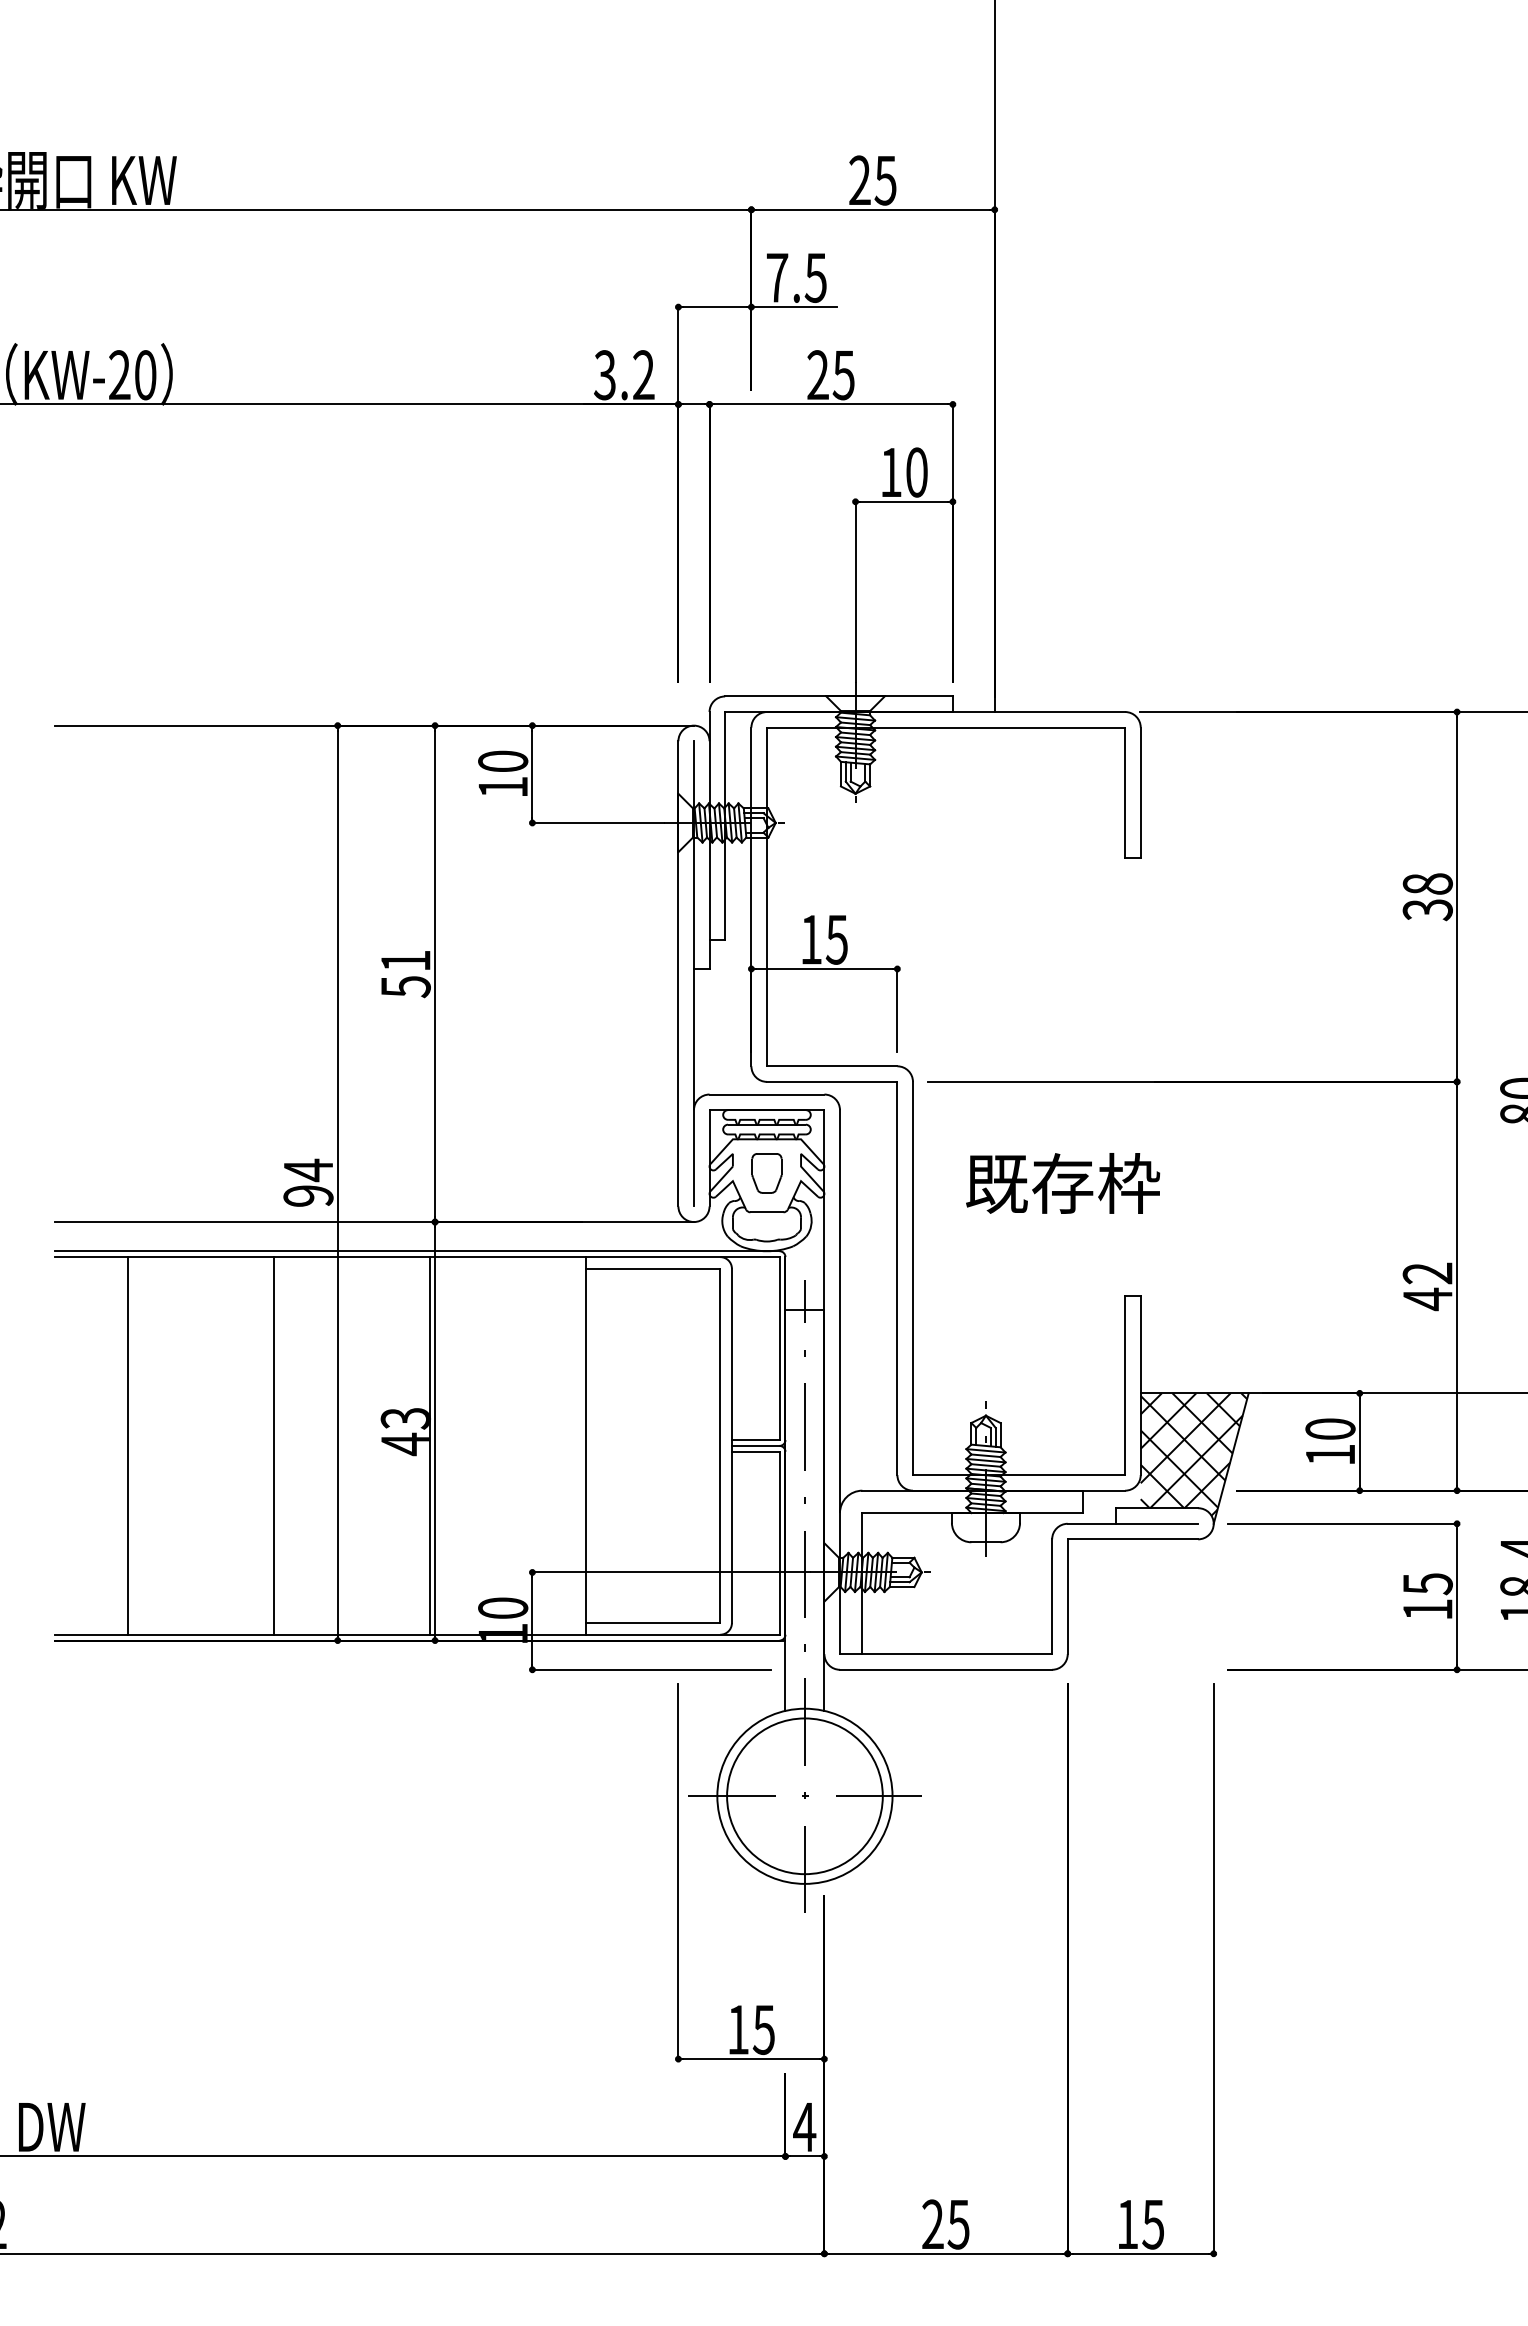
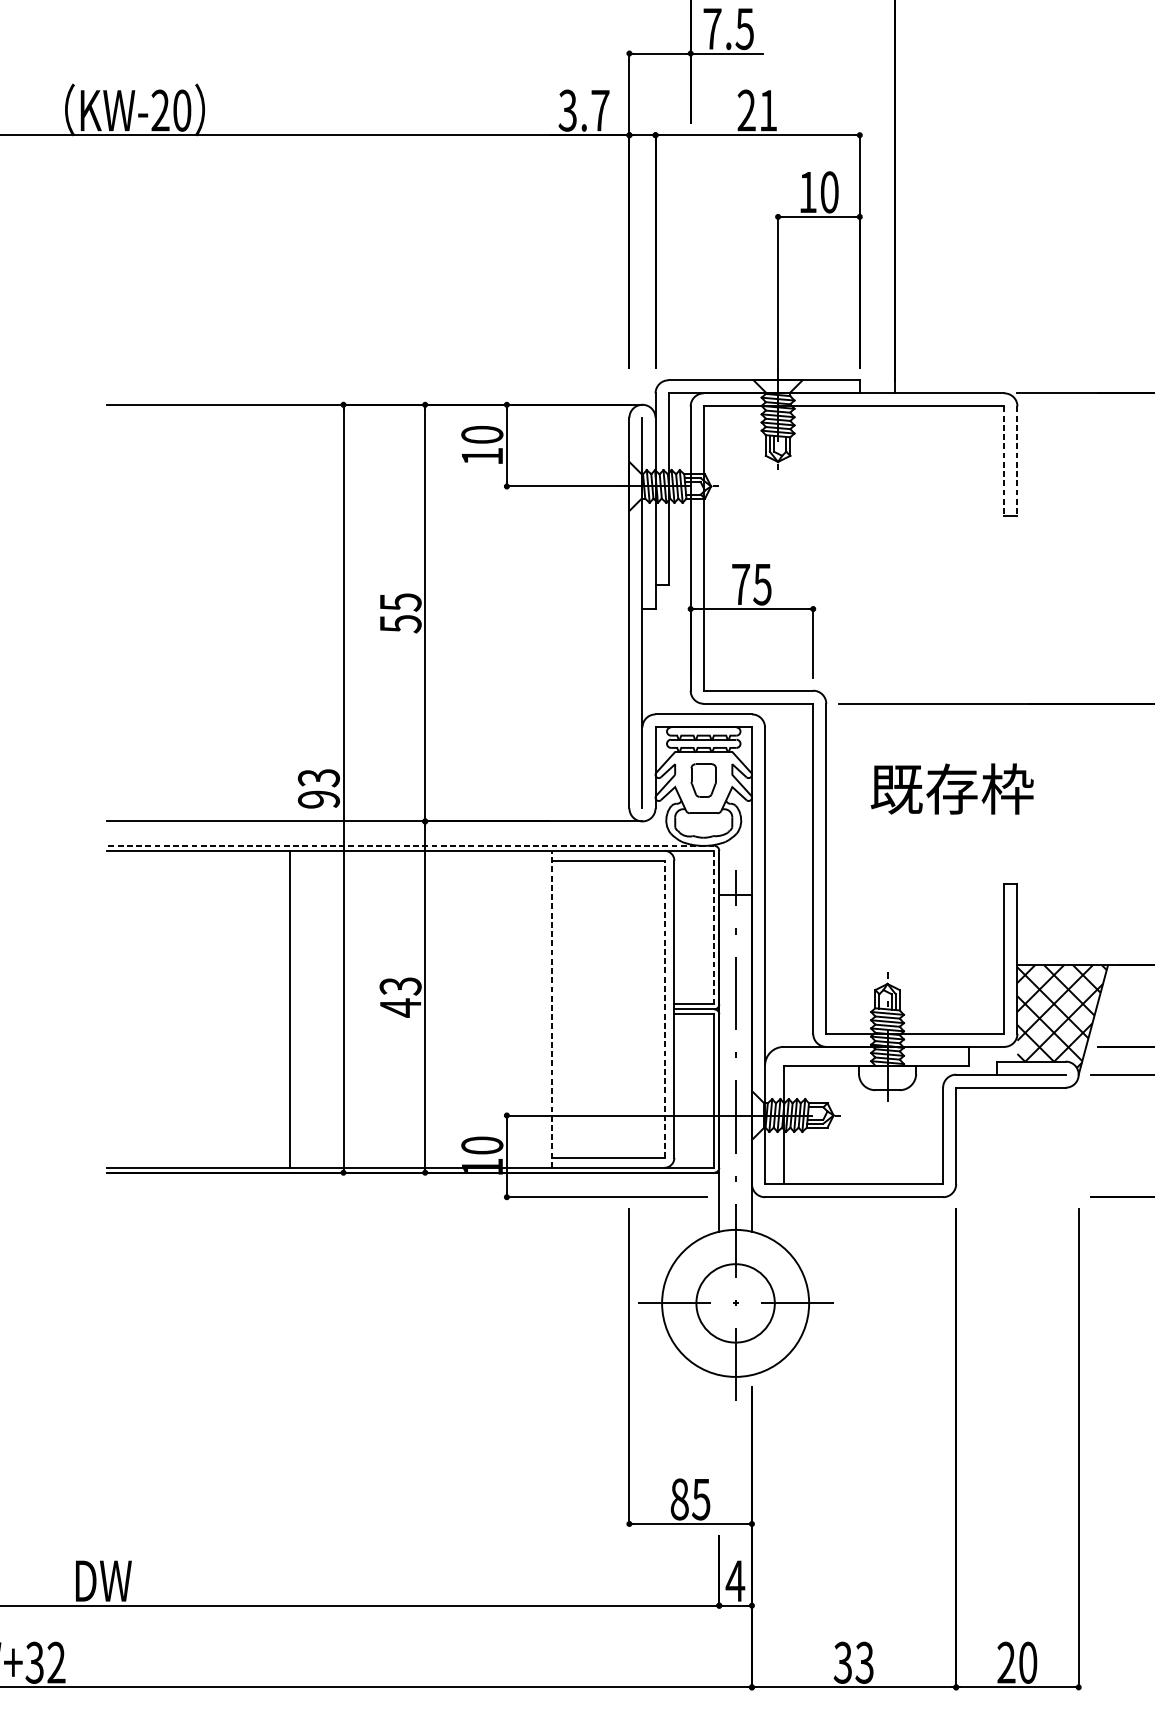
text: (643, 374) -> (600, 110), 3.2 -> 3.7
text: (843, 375) -> (767, 110), 25 -> 21
line: (1125, 793) -> (1004, 461), solid -> dashed
line: (1140, 793) -> (1017, 461), solid -> dashed
text: (811, 939) -> (741, 584), 15 -> 75
text: (405, 961) -> (400, 602), 51 -> 55
text: (308, 1170) -> (318, 778), 94 -> 93
line: (417, 1251) -> (410, 846), solid -> dashed
line: (779, 1348) -> (714, 927), solid -> dashed
line: (128, 1445) -> (167, 1008), removed
line: (430, 1445) -> (421, 1008), removed
line: (585, 1445) -> (551, 1008), solid -> dashed
line: (720, 1445) -> (664, 1008), solid -> dashed
circle: (804, 1796) -> (735, 1303), size x0.6
text: (738, 2029) -> (679, 1499), 15 -> 85
text: (945, 2224) -> (853, 1662), 25 -> 33
text: (1140, 2224) -> (1017, 1662), 15 -> 20

